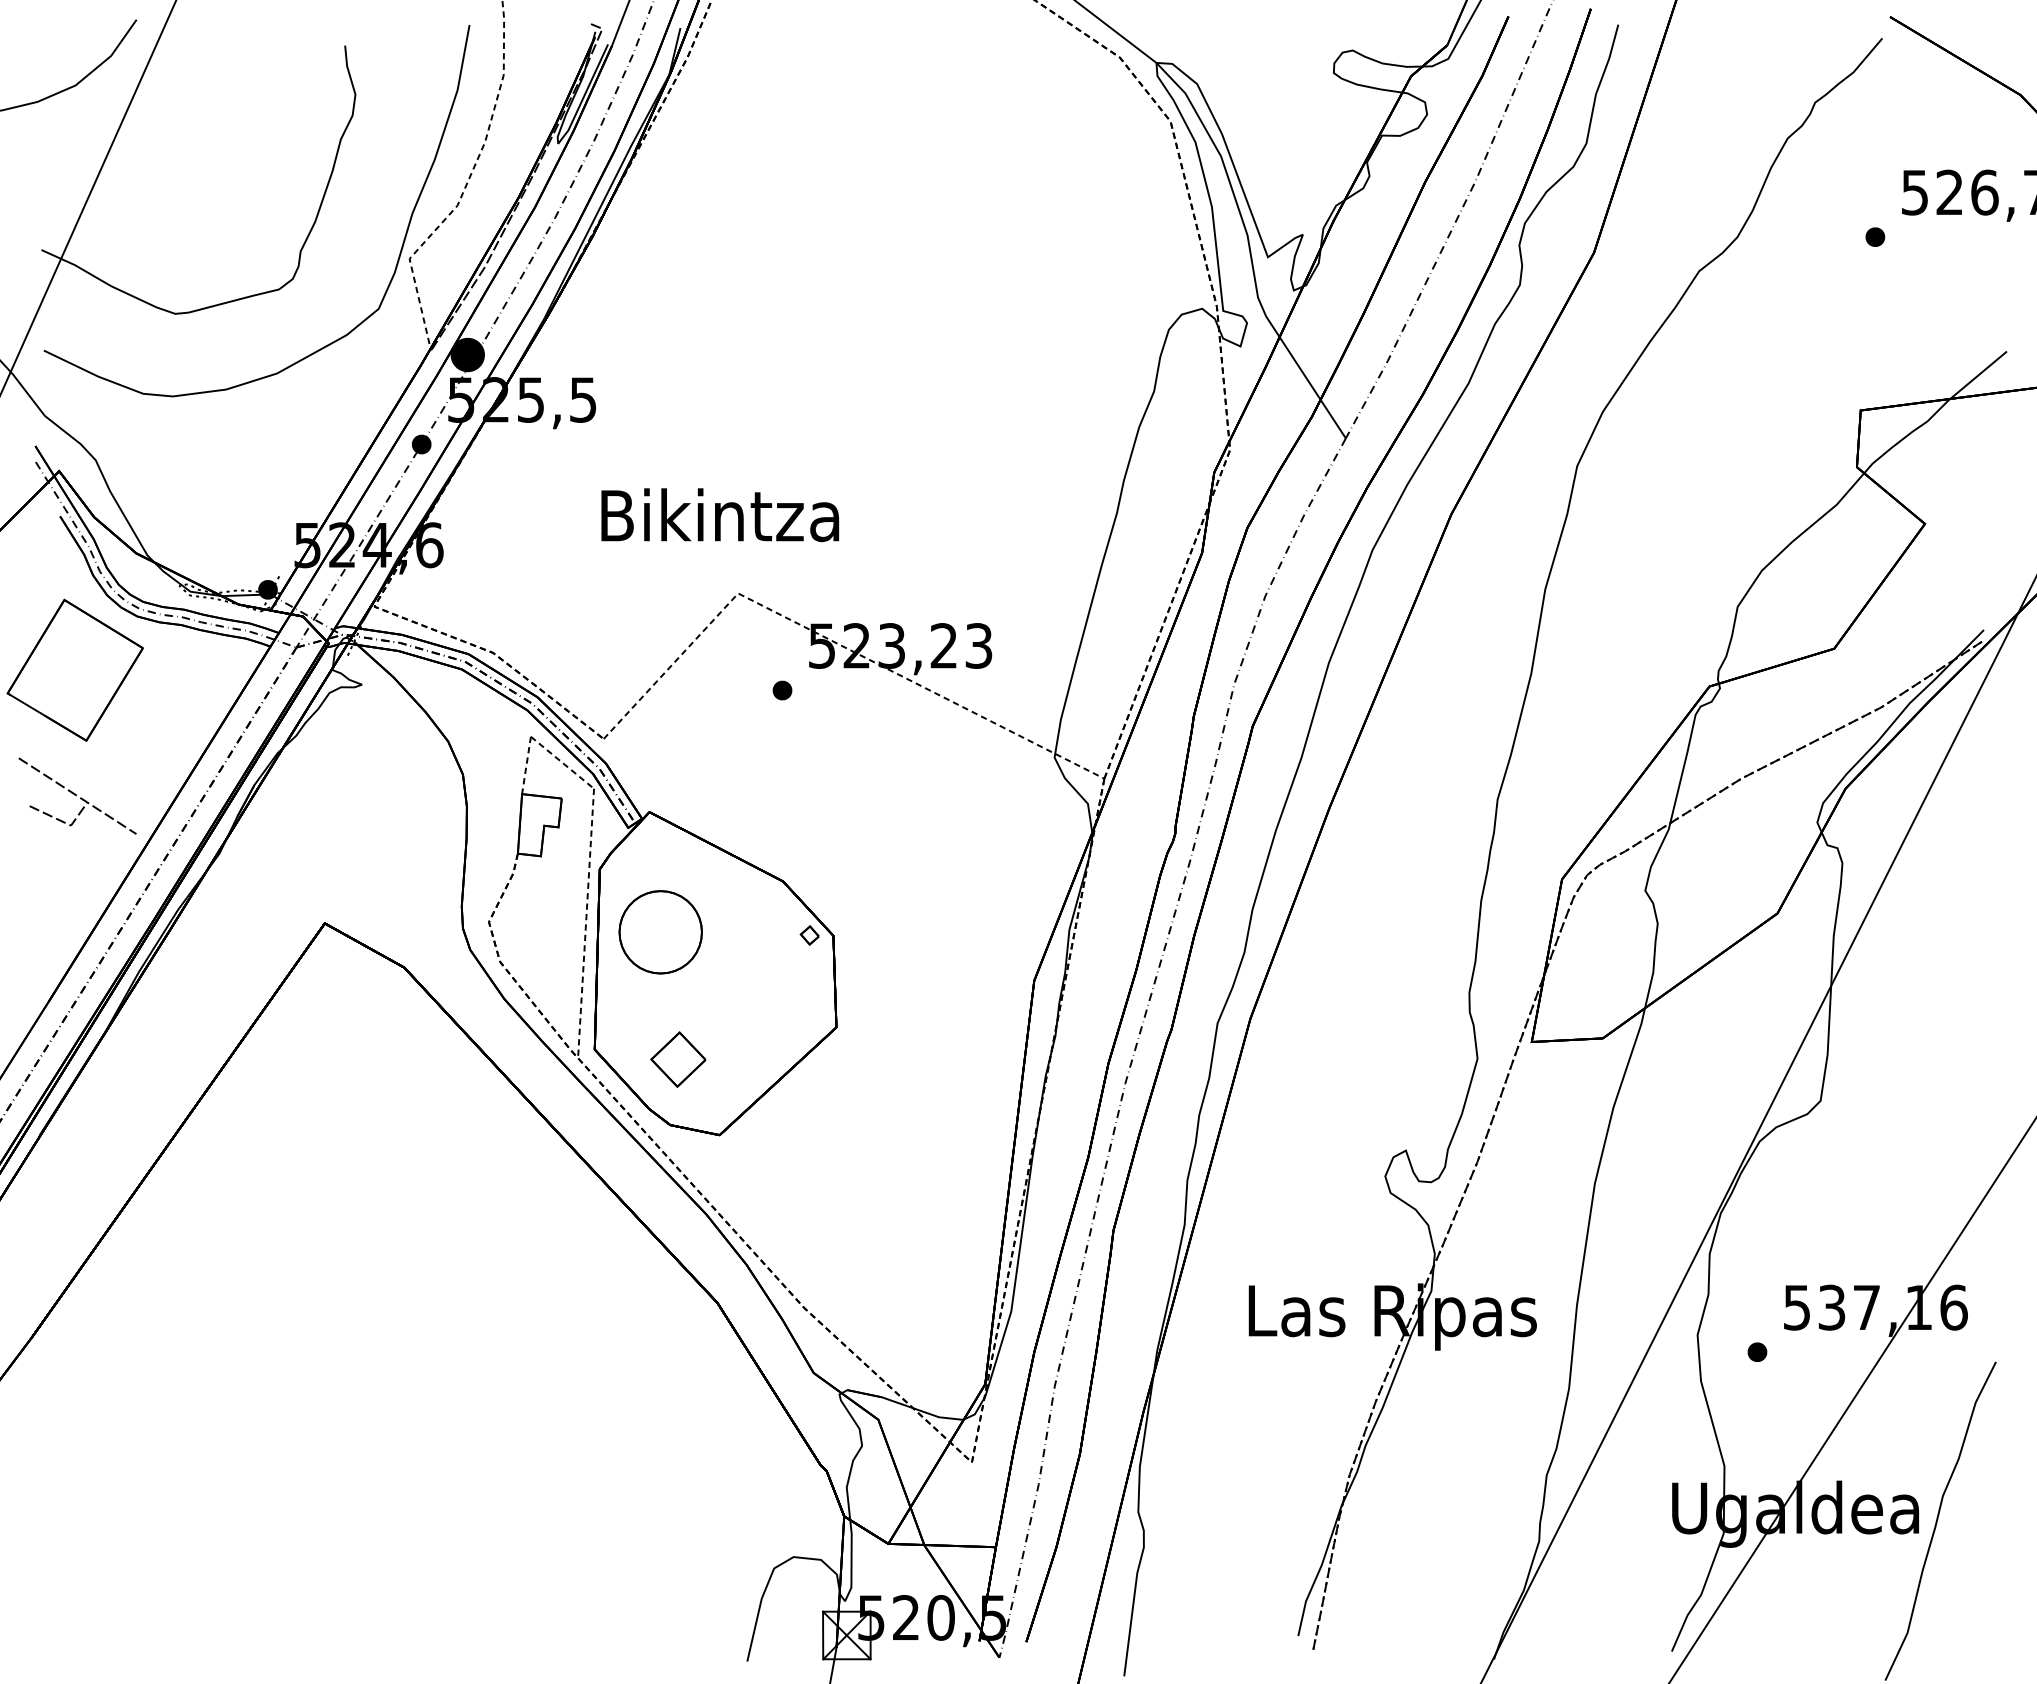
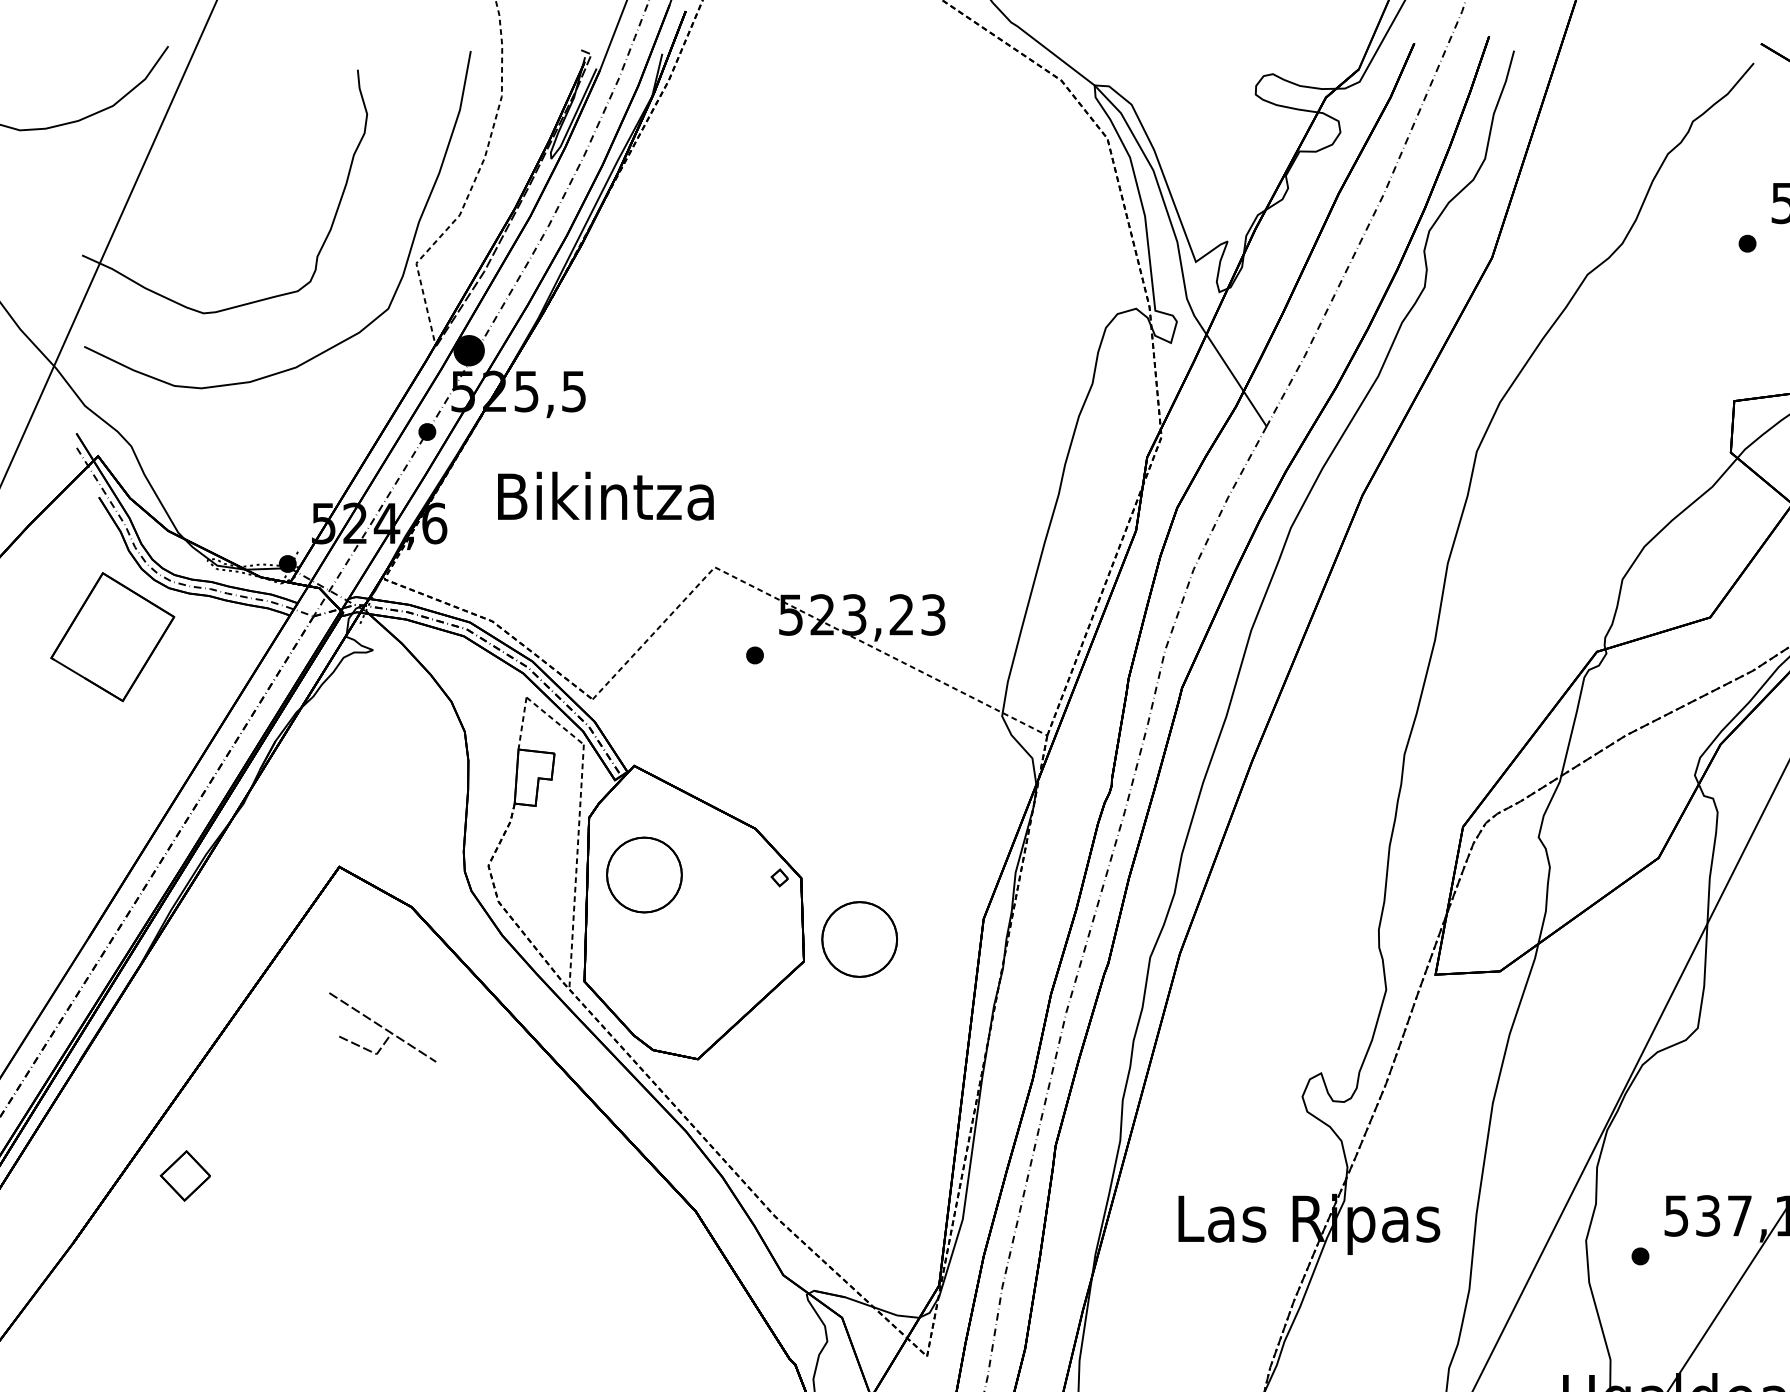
text: (720, 515) -> (606, 496), moved
part: (77, 795) -> (382, 1026), moved
part: (897, 1003) -> (859, 939), added
part: (678, 1059) -> (185, 1175), moved

